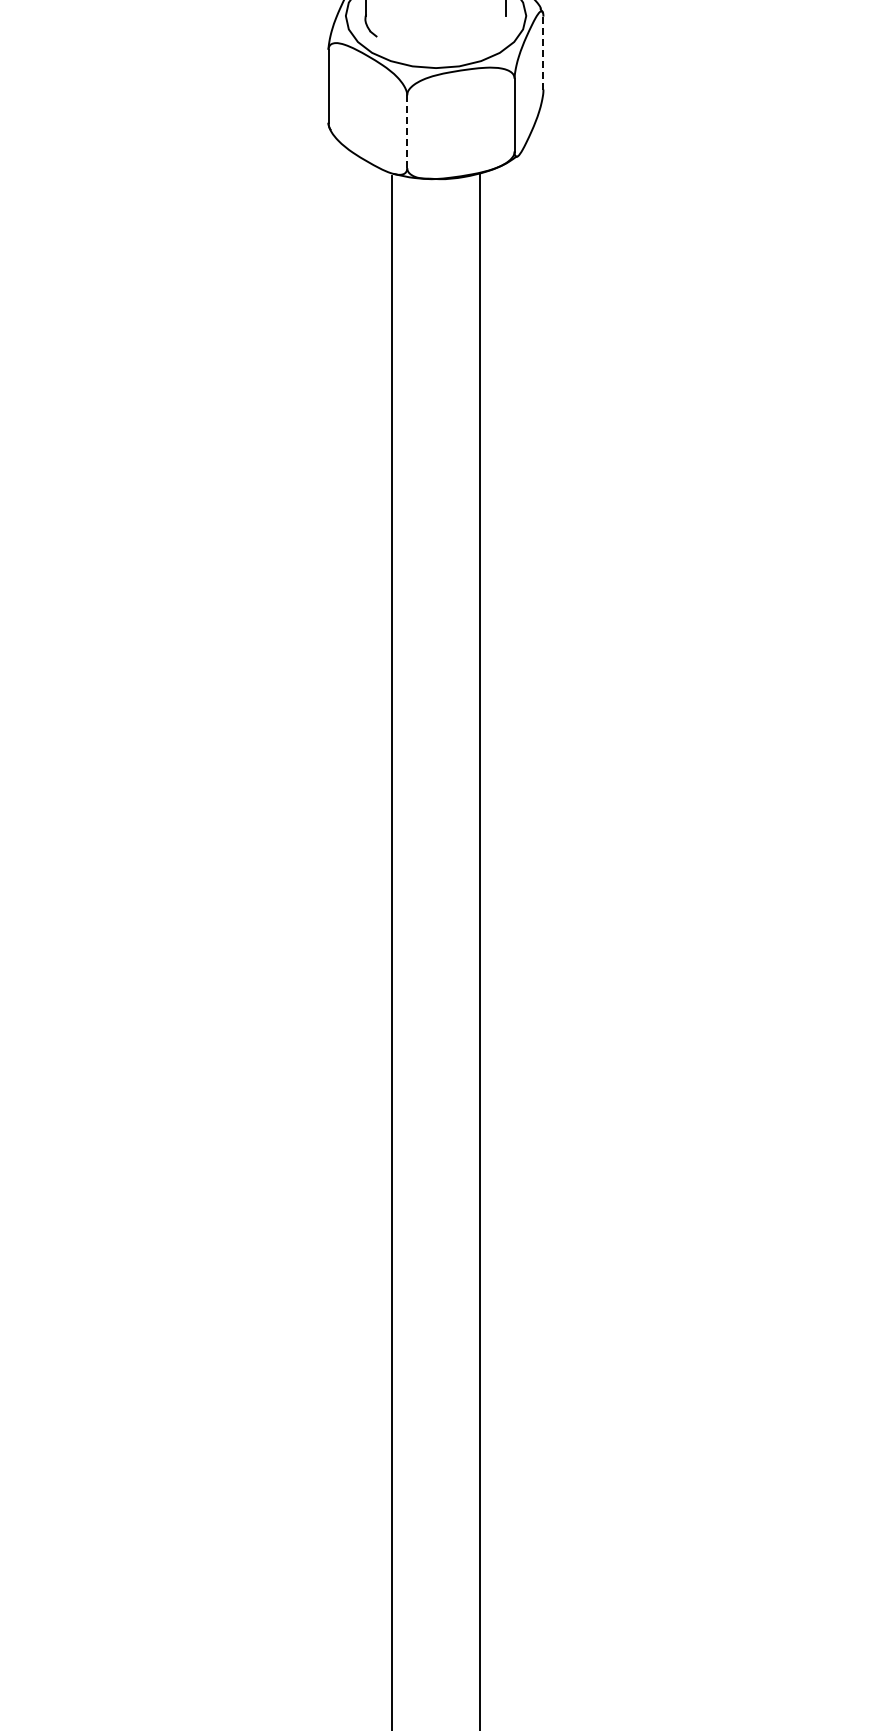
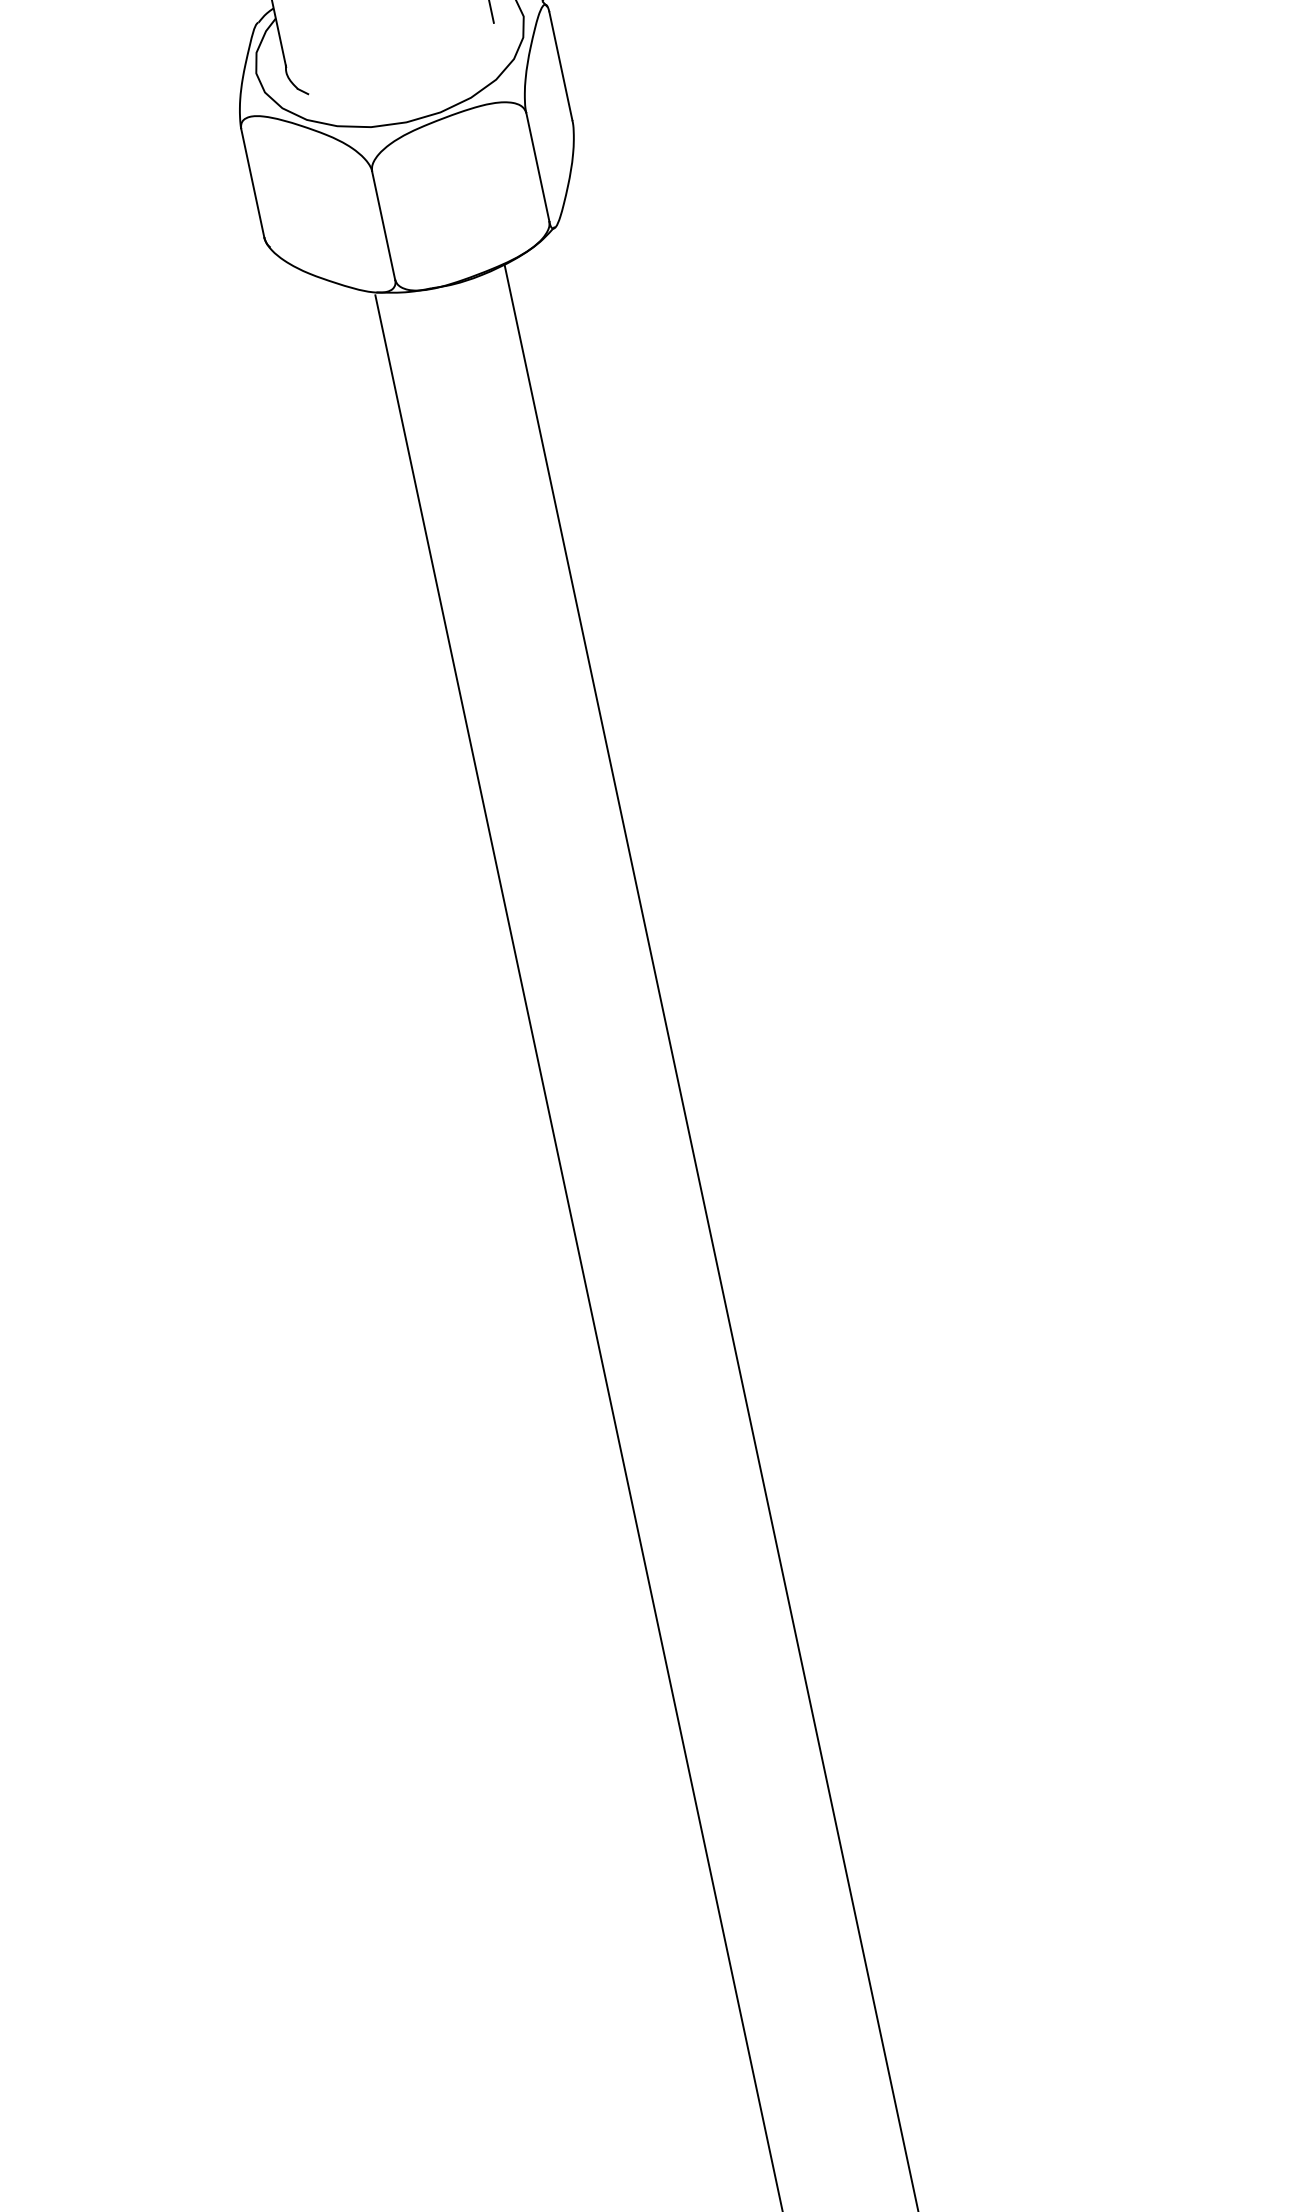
line: (543, 53) -> (561, 66), dashed -> solid
line: (407, 132) -> (384, 226), dashed -> solid

